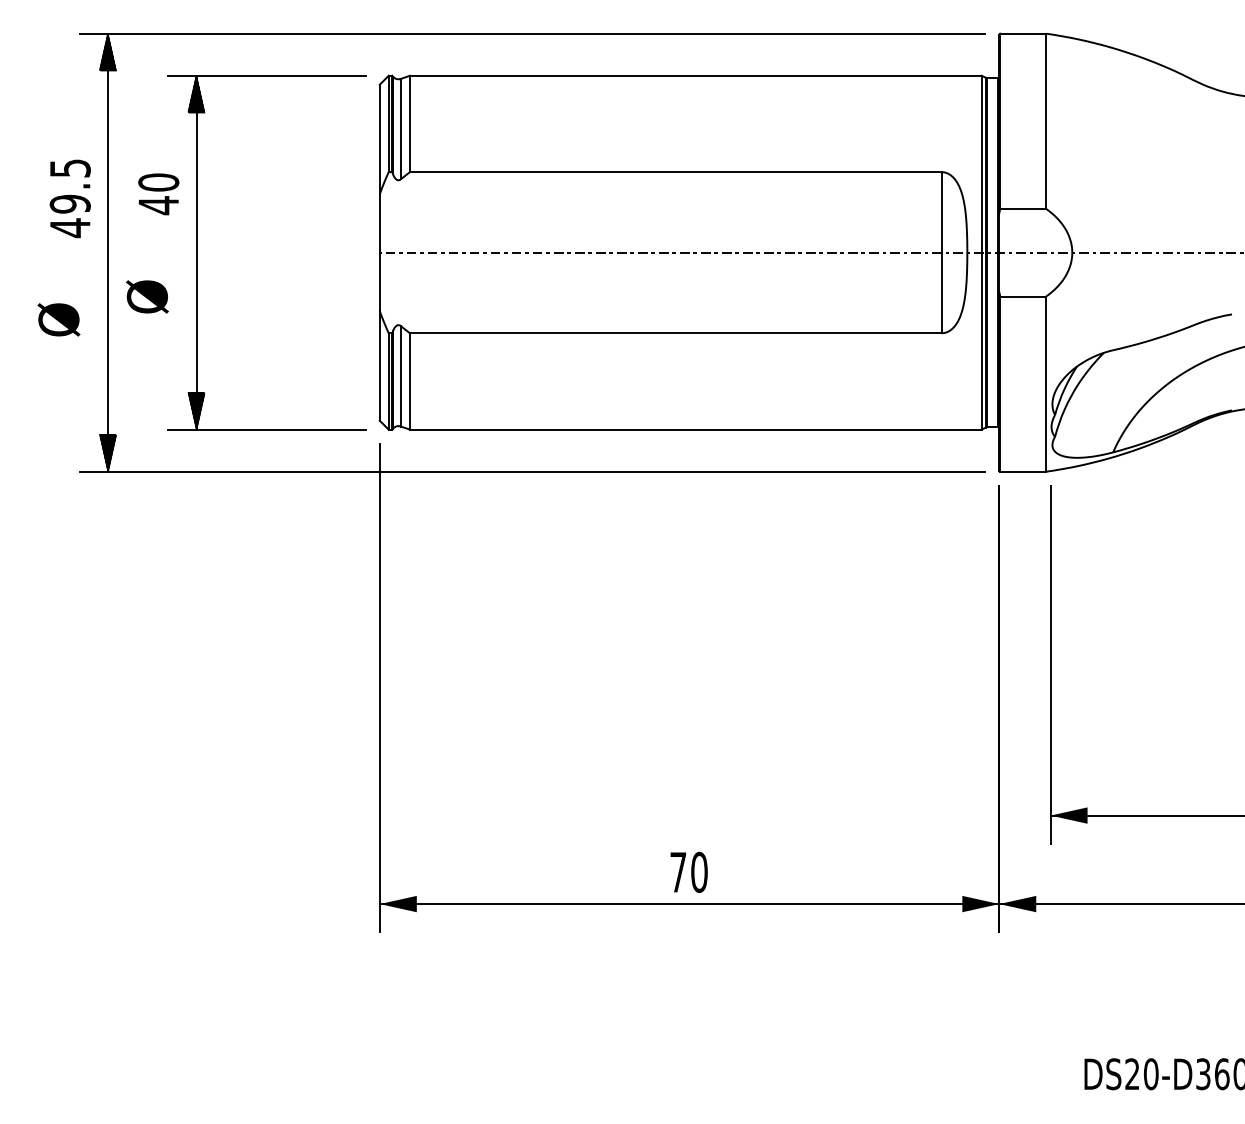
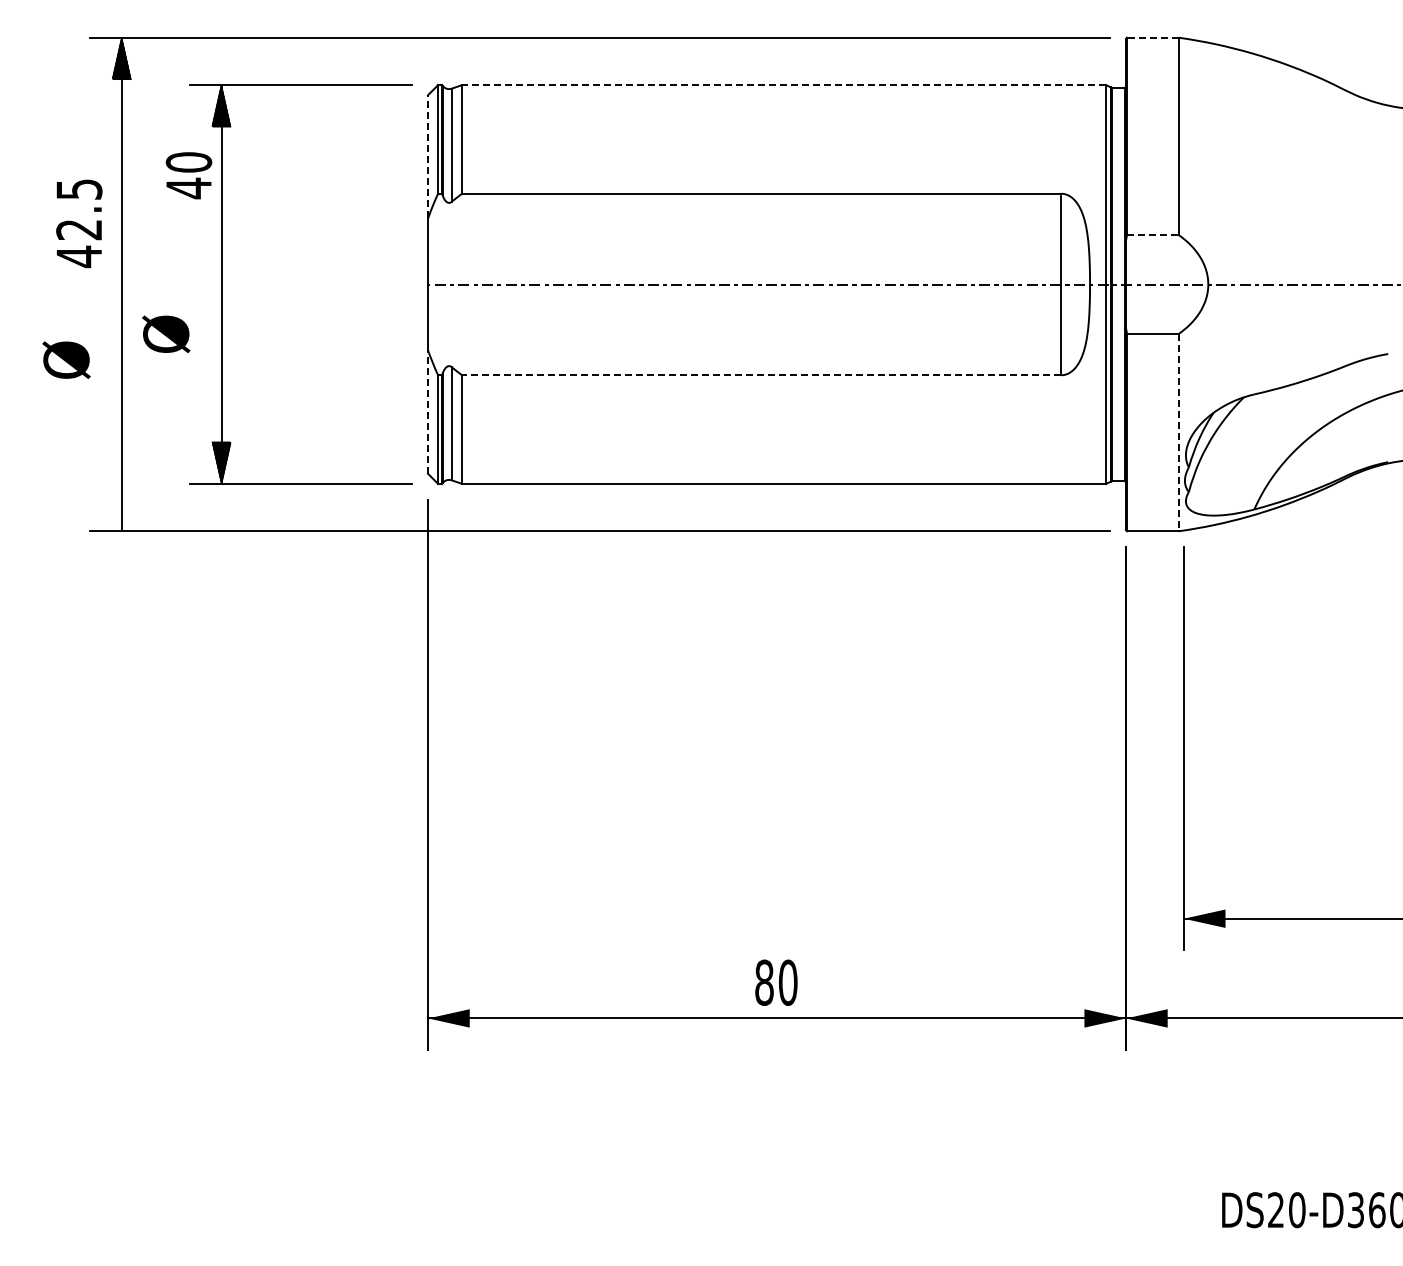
line: (1022, 33) -> (1152, 37), solid -> dashed
line: (695, 76) -> (783, 85), solid -> dashed
line: (380, 139) -> (428, 156), solid -> dashed
text: (158, 194) -> (188, 175), moved
text: (70, 203) -> (79, 229), 49.5 -> 42.5
line: (1022, 209) -> (1152, 235), solid -> dashed
line: (675, 333) -> (761, 375), solid -> dashed
line: (380, 366) -> (428, 412), solid -> dashed
line: (1045, 384) -> (1178, 432), solid -> dashed
hatch: (107, 453) -> (121, 510), removed
text: (678, 872) -> (764, 982), 70 -> 80

